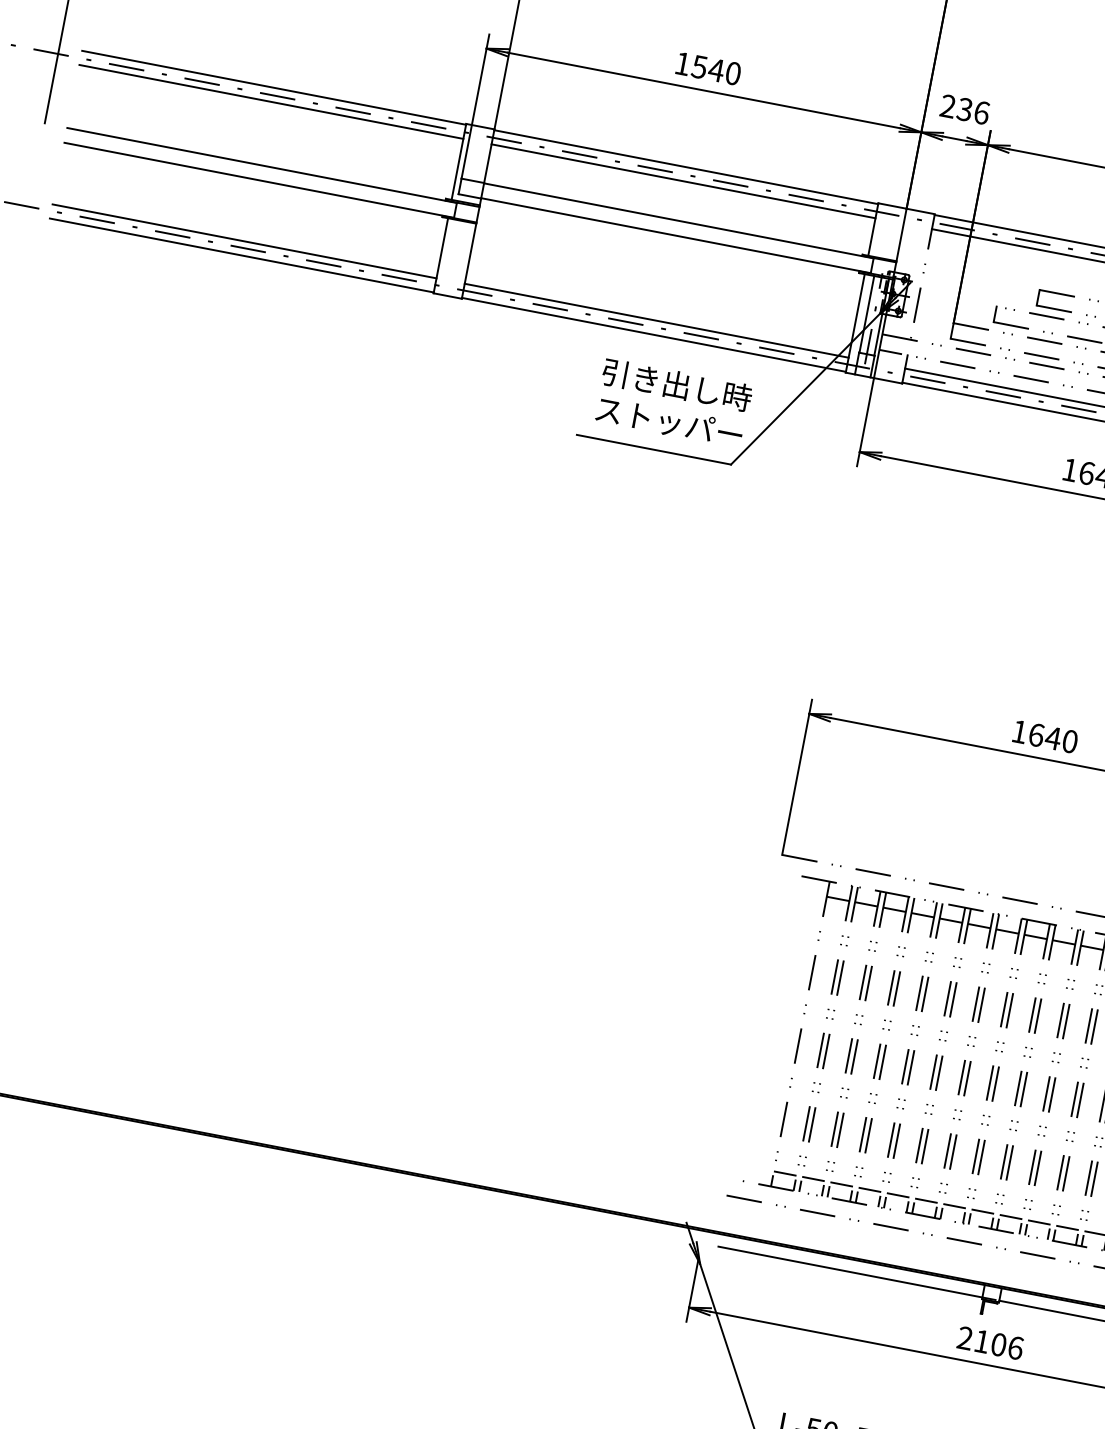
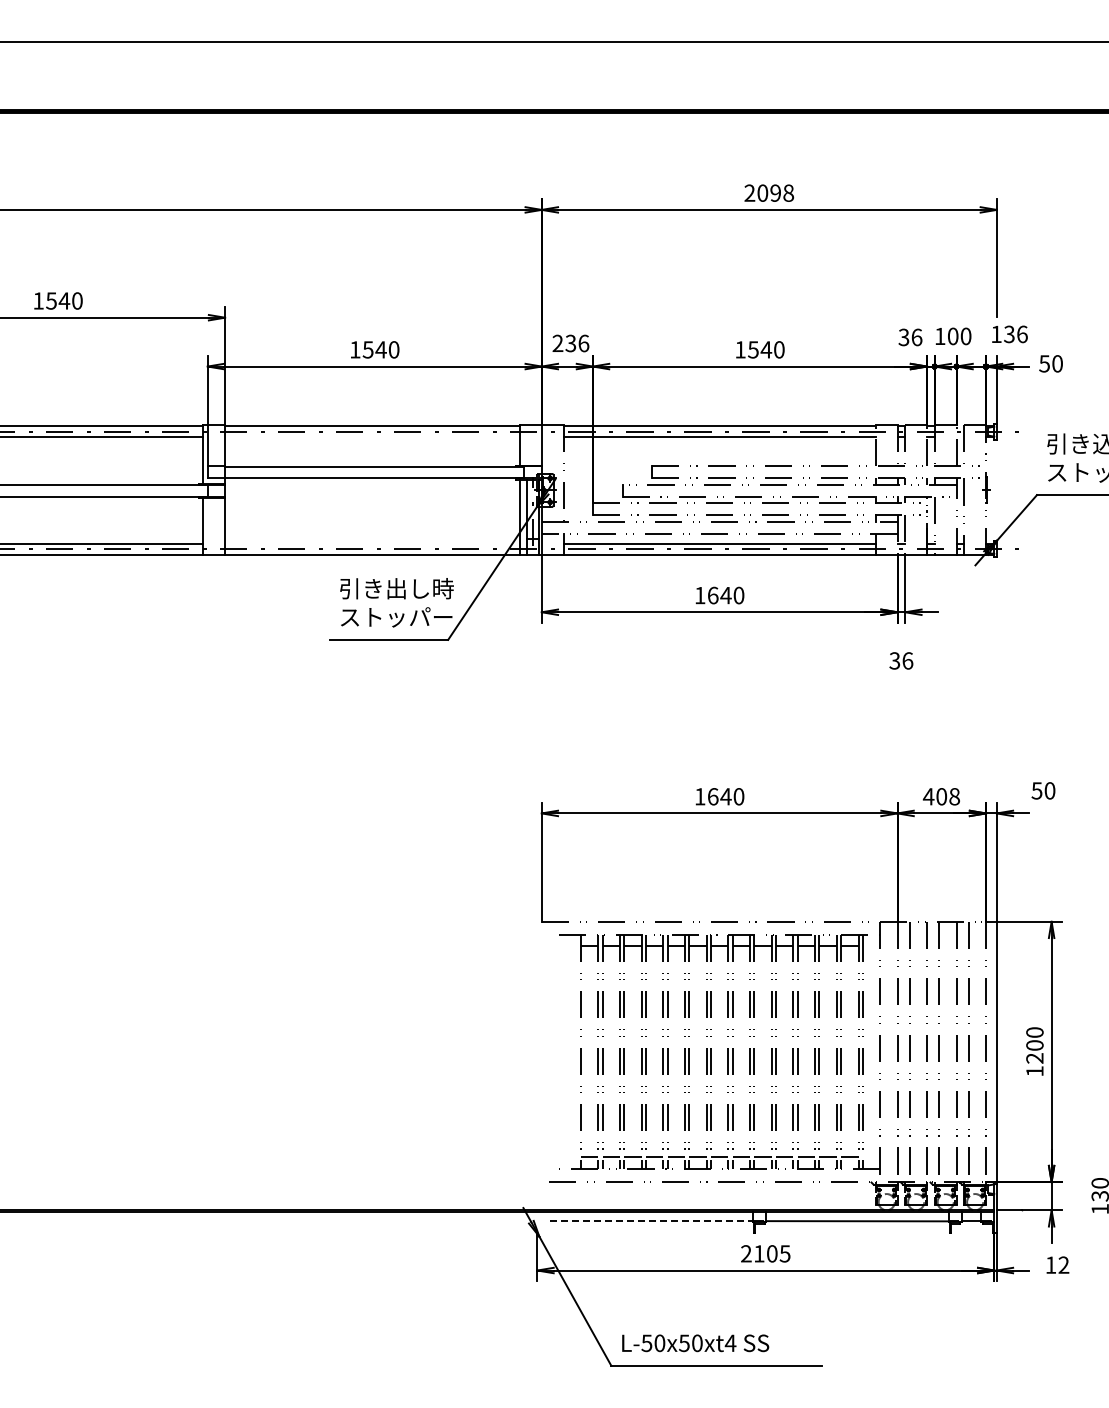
line: (683, 180) -> (372, 436), removed
line: (656, 320) -> (372, 543), removed
line: (851, 1272) -> (652, 1221), solid -> dashed
text: (1014, 1347) -> (784, 1253), 2106 -> 2105

